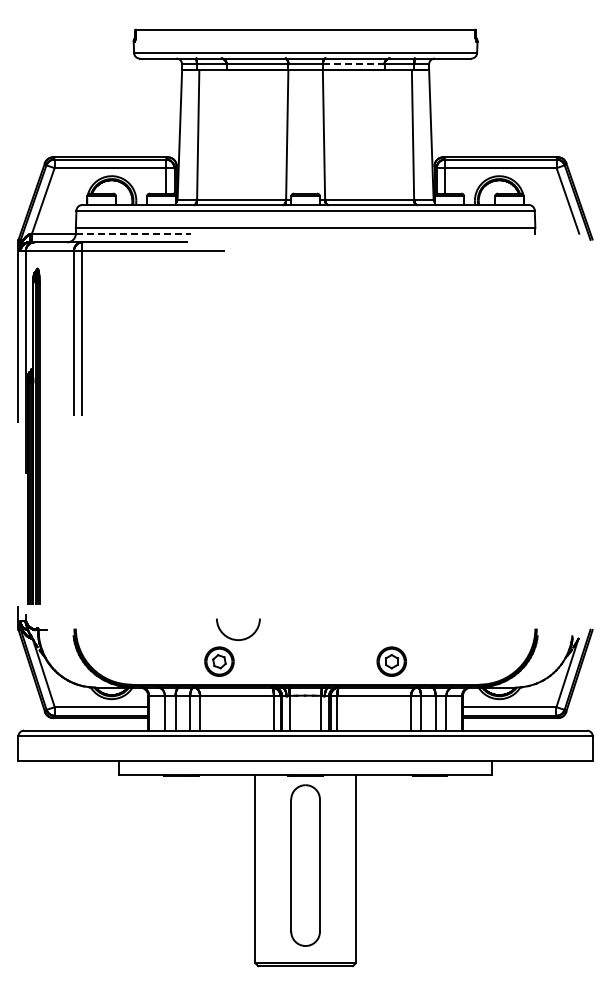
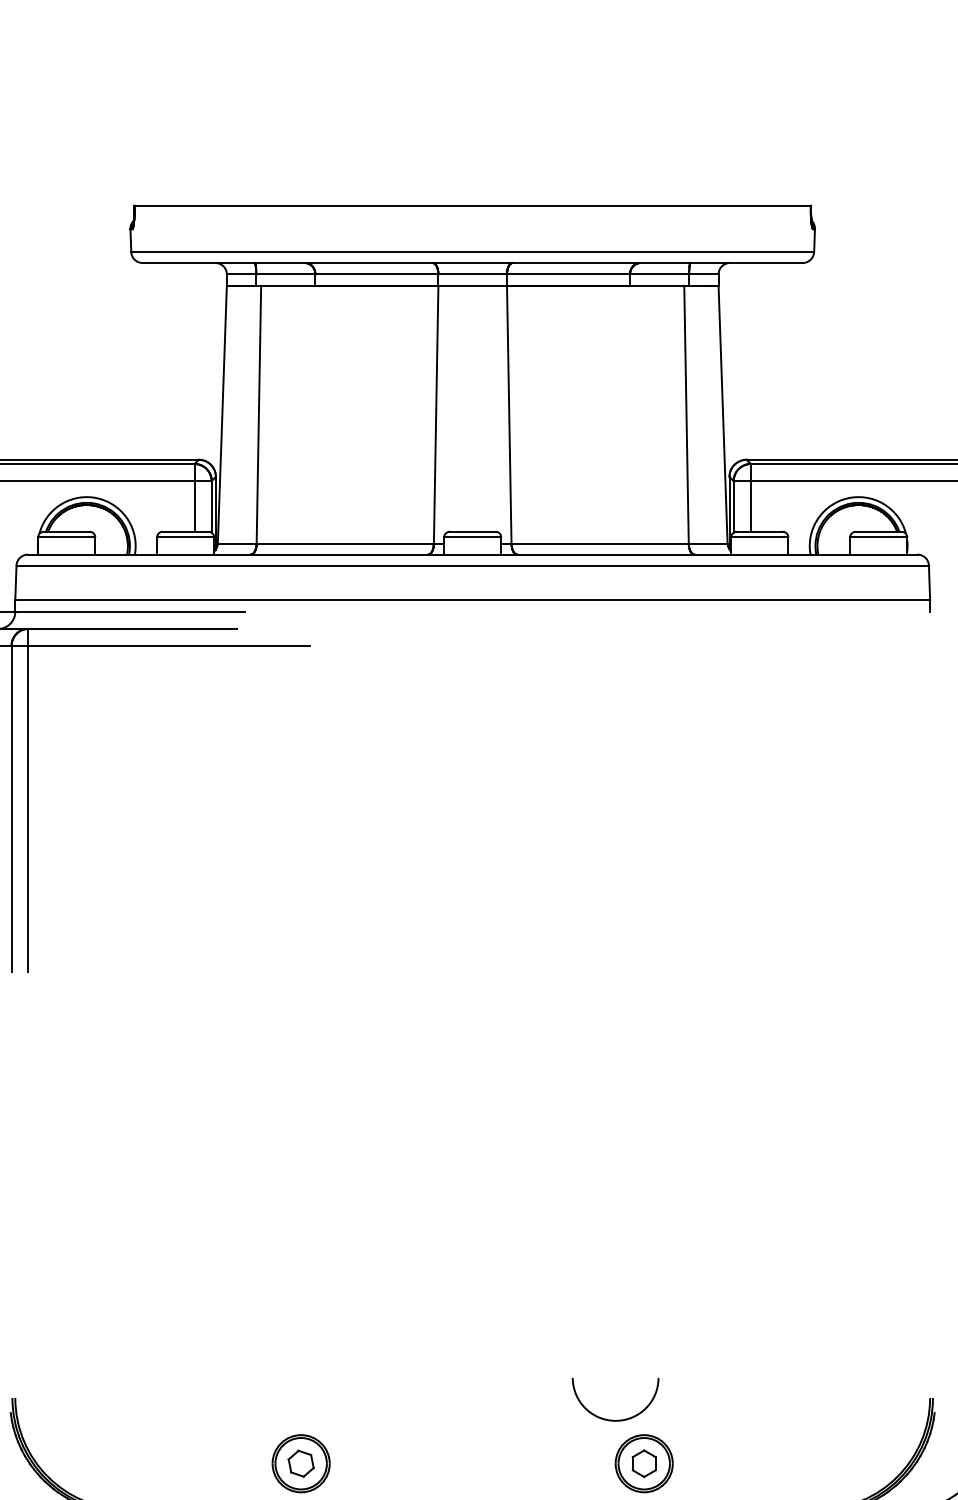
line: (353, 64) -> (568, 274), dashed -> solid
line: (133, 233) -> (130, 611), dashed -> solid
arc: (234, 638) -> (607, 1417), moved

